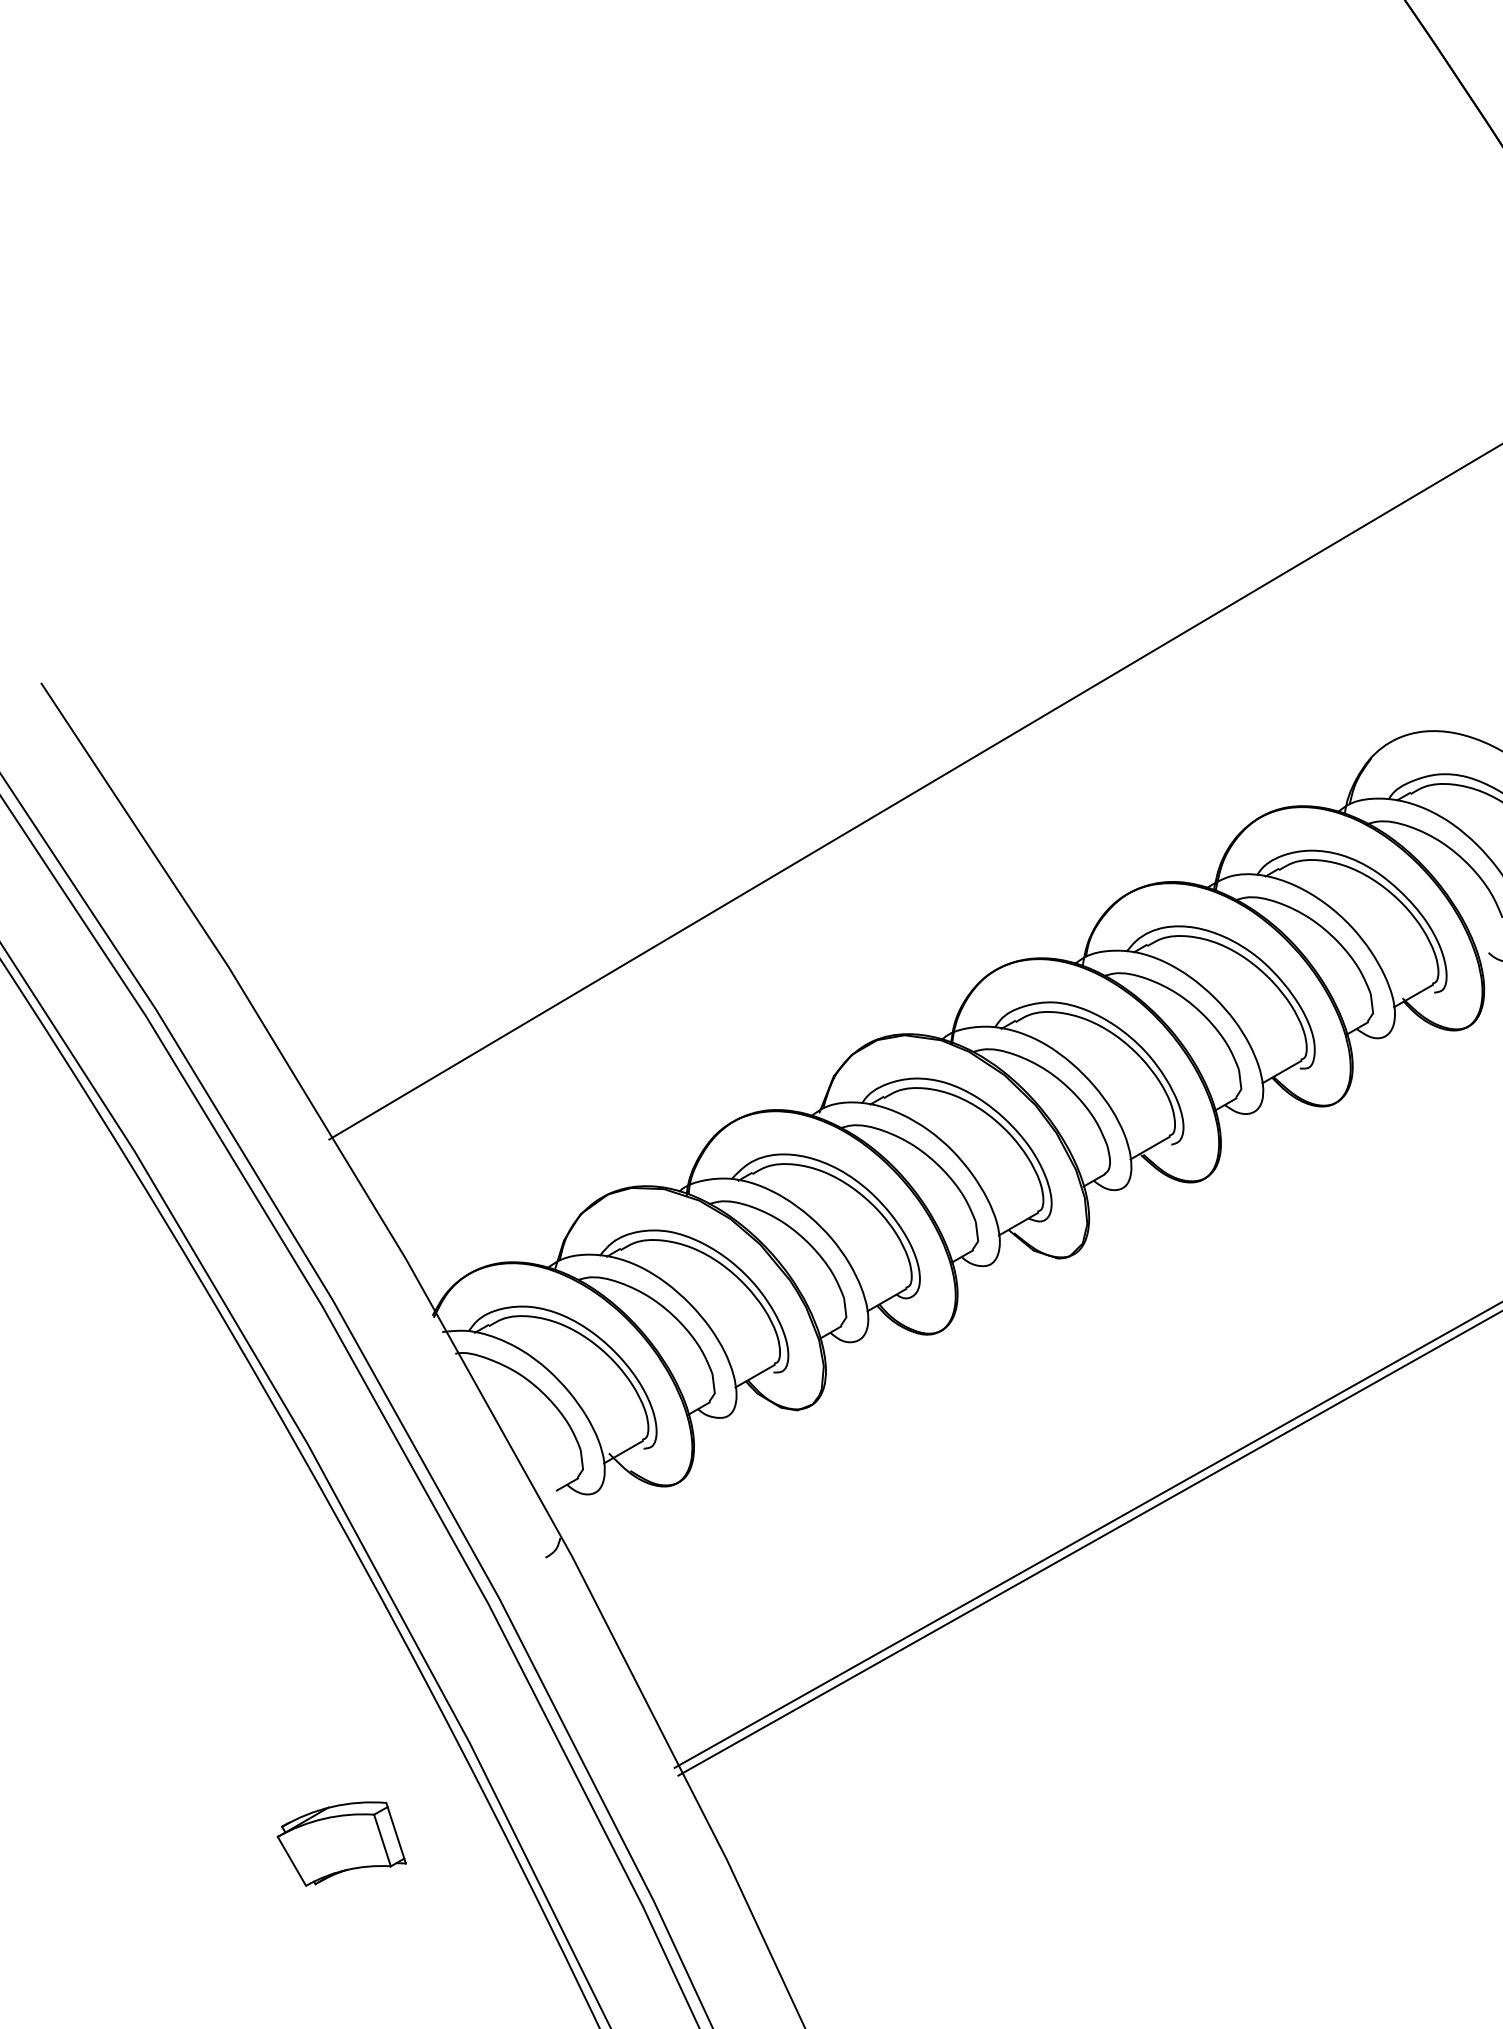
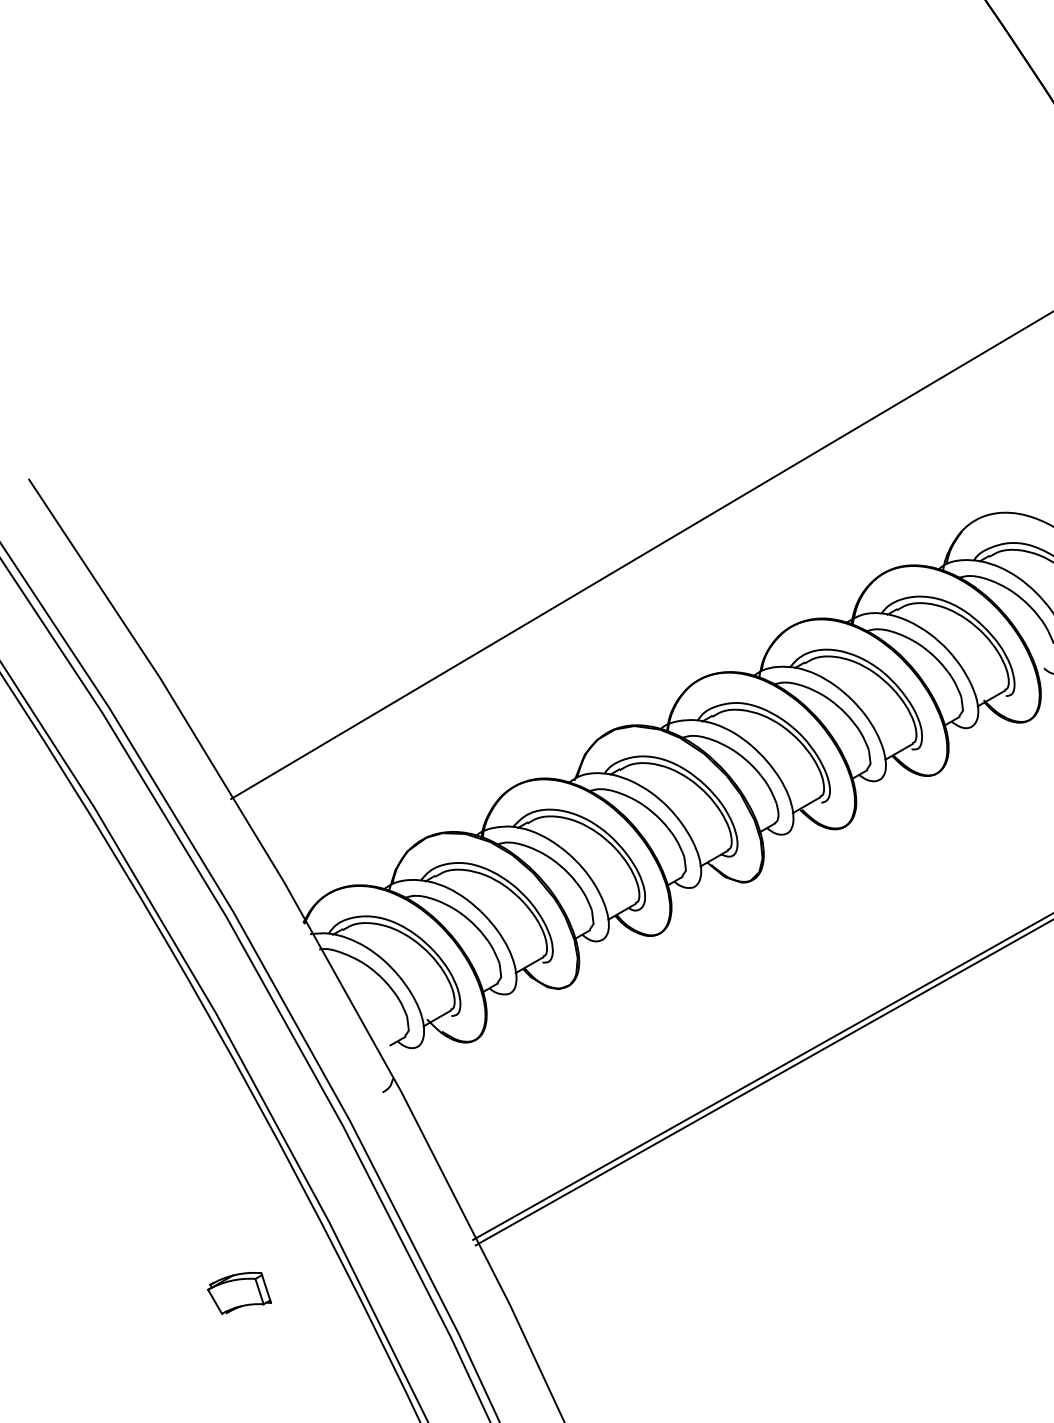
part: (341, 1843) -> (239, 1292), size x0.7

